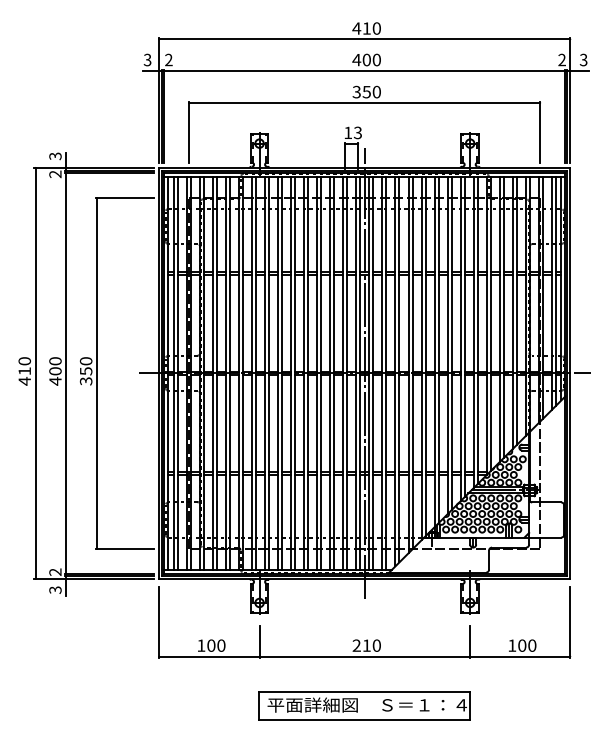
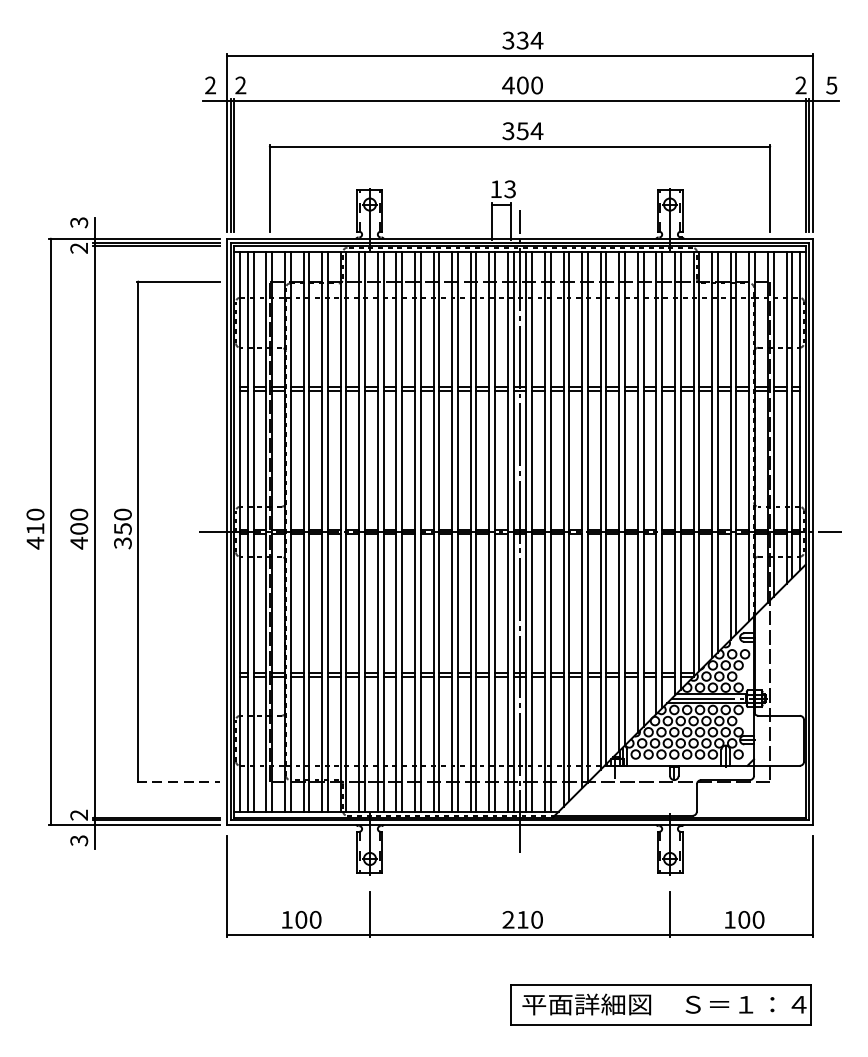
text: (366, 28) -> (522, 40), 410 -> 334
text: (583, 59) -> (831, 84), 3 -> 5
text: (147, 60) -> (210, 86), 3 -> 2
text: (376, 91) -> (536, 130), 350 -> 354
line: (125, 548) -> (178, 781), solid -> dashed
part: (364, 705) -> (660, 1005), moved

